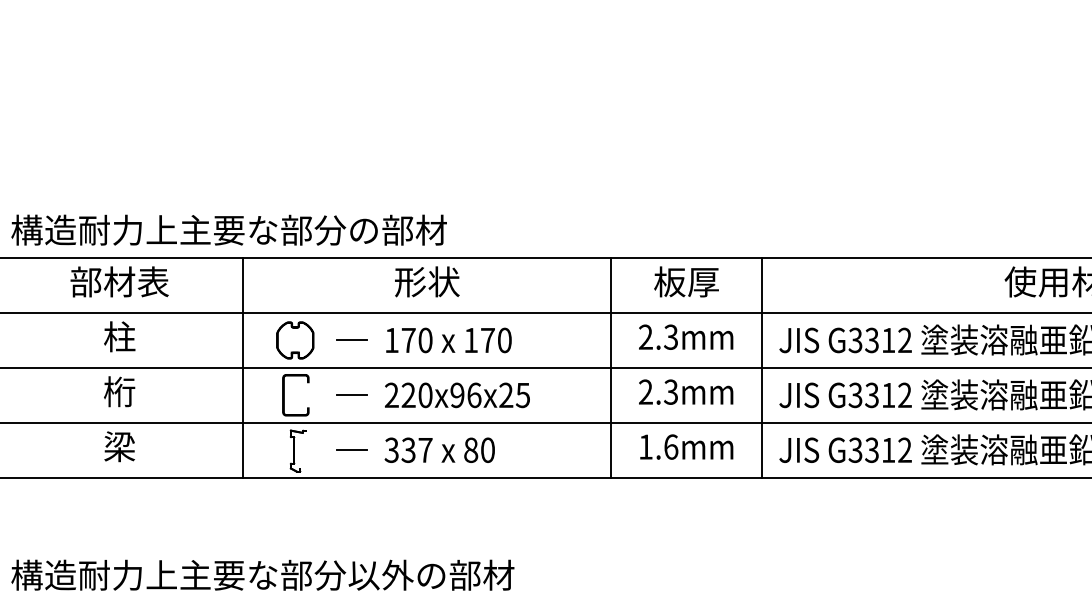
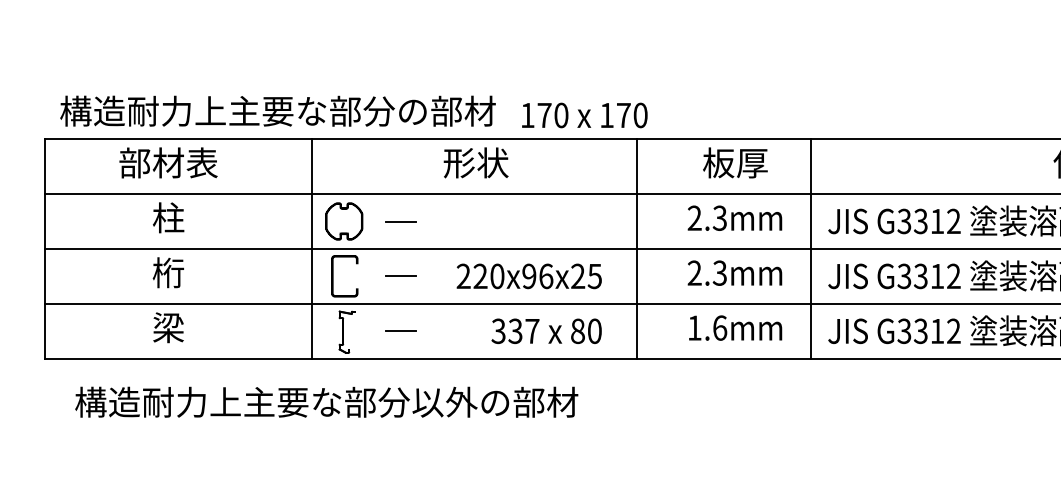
text: (448, 340) -> (584, 115), moved
line: (243, 367) -> (312, 248), moved
line: (611, 367) -> (637, 248), moved
text: (457, 395) -> (529, 276), moved
text: (439, 449) -> (546, 330), moved
text: (262, 574) -> (326, 401), moved

